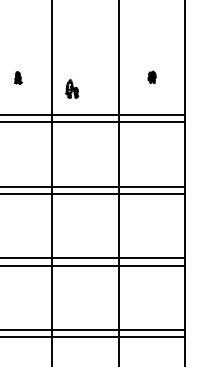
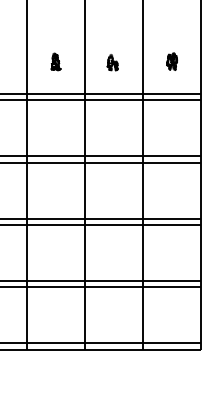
part: (17, 77) -> (55, 61), size x1.67
part: (152, 77) -> (172, 61), size x1.67
part: (71, 88) -> (112, 62), moved

